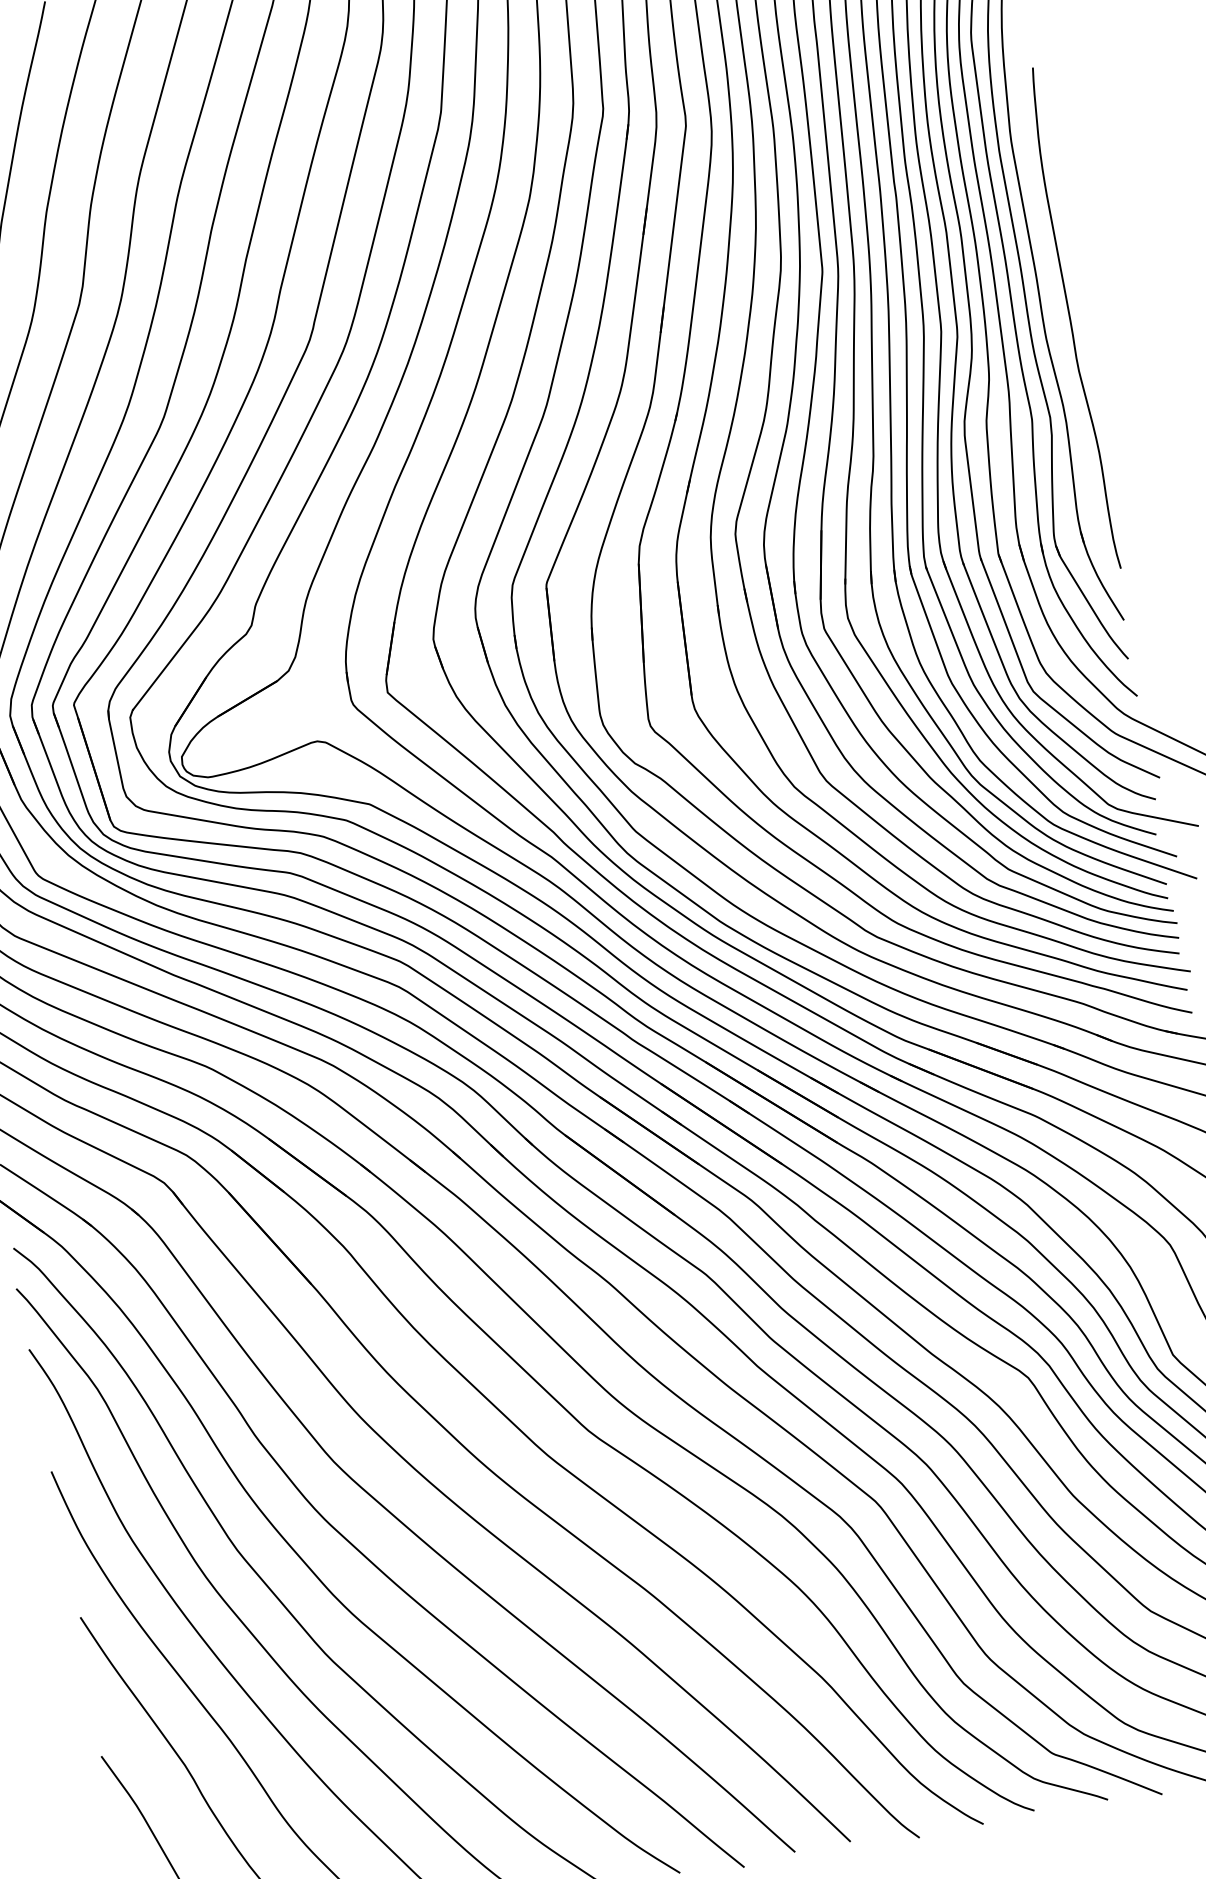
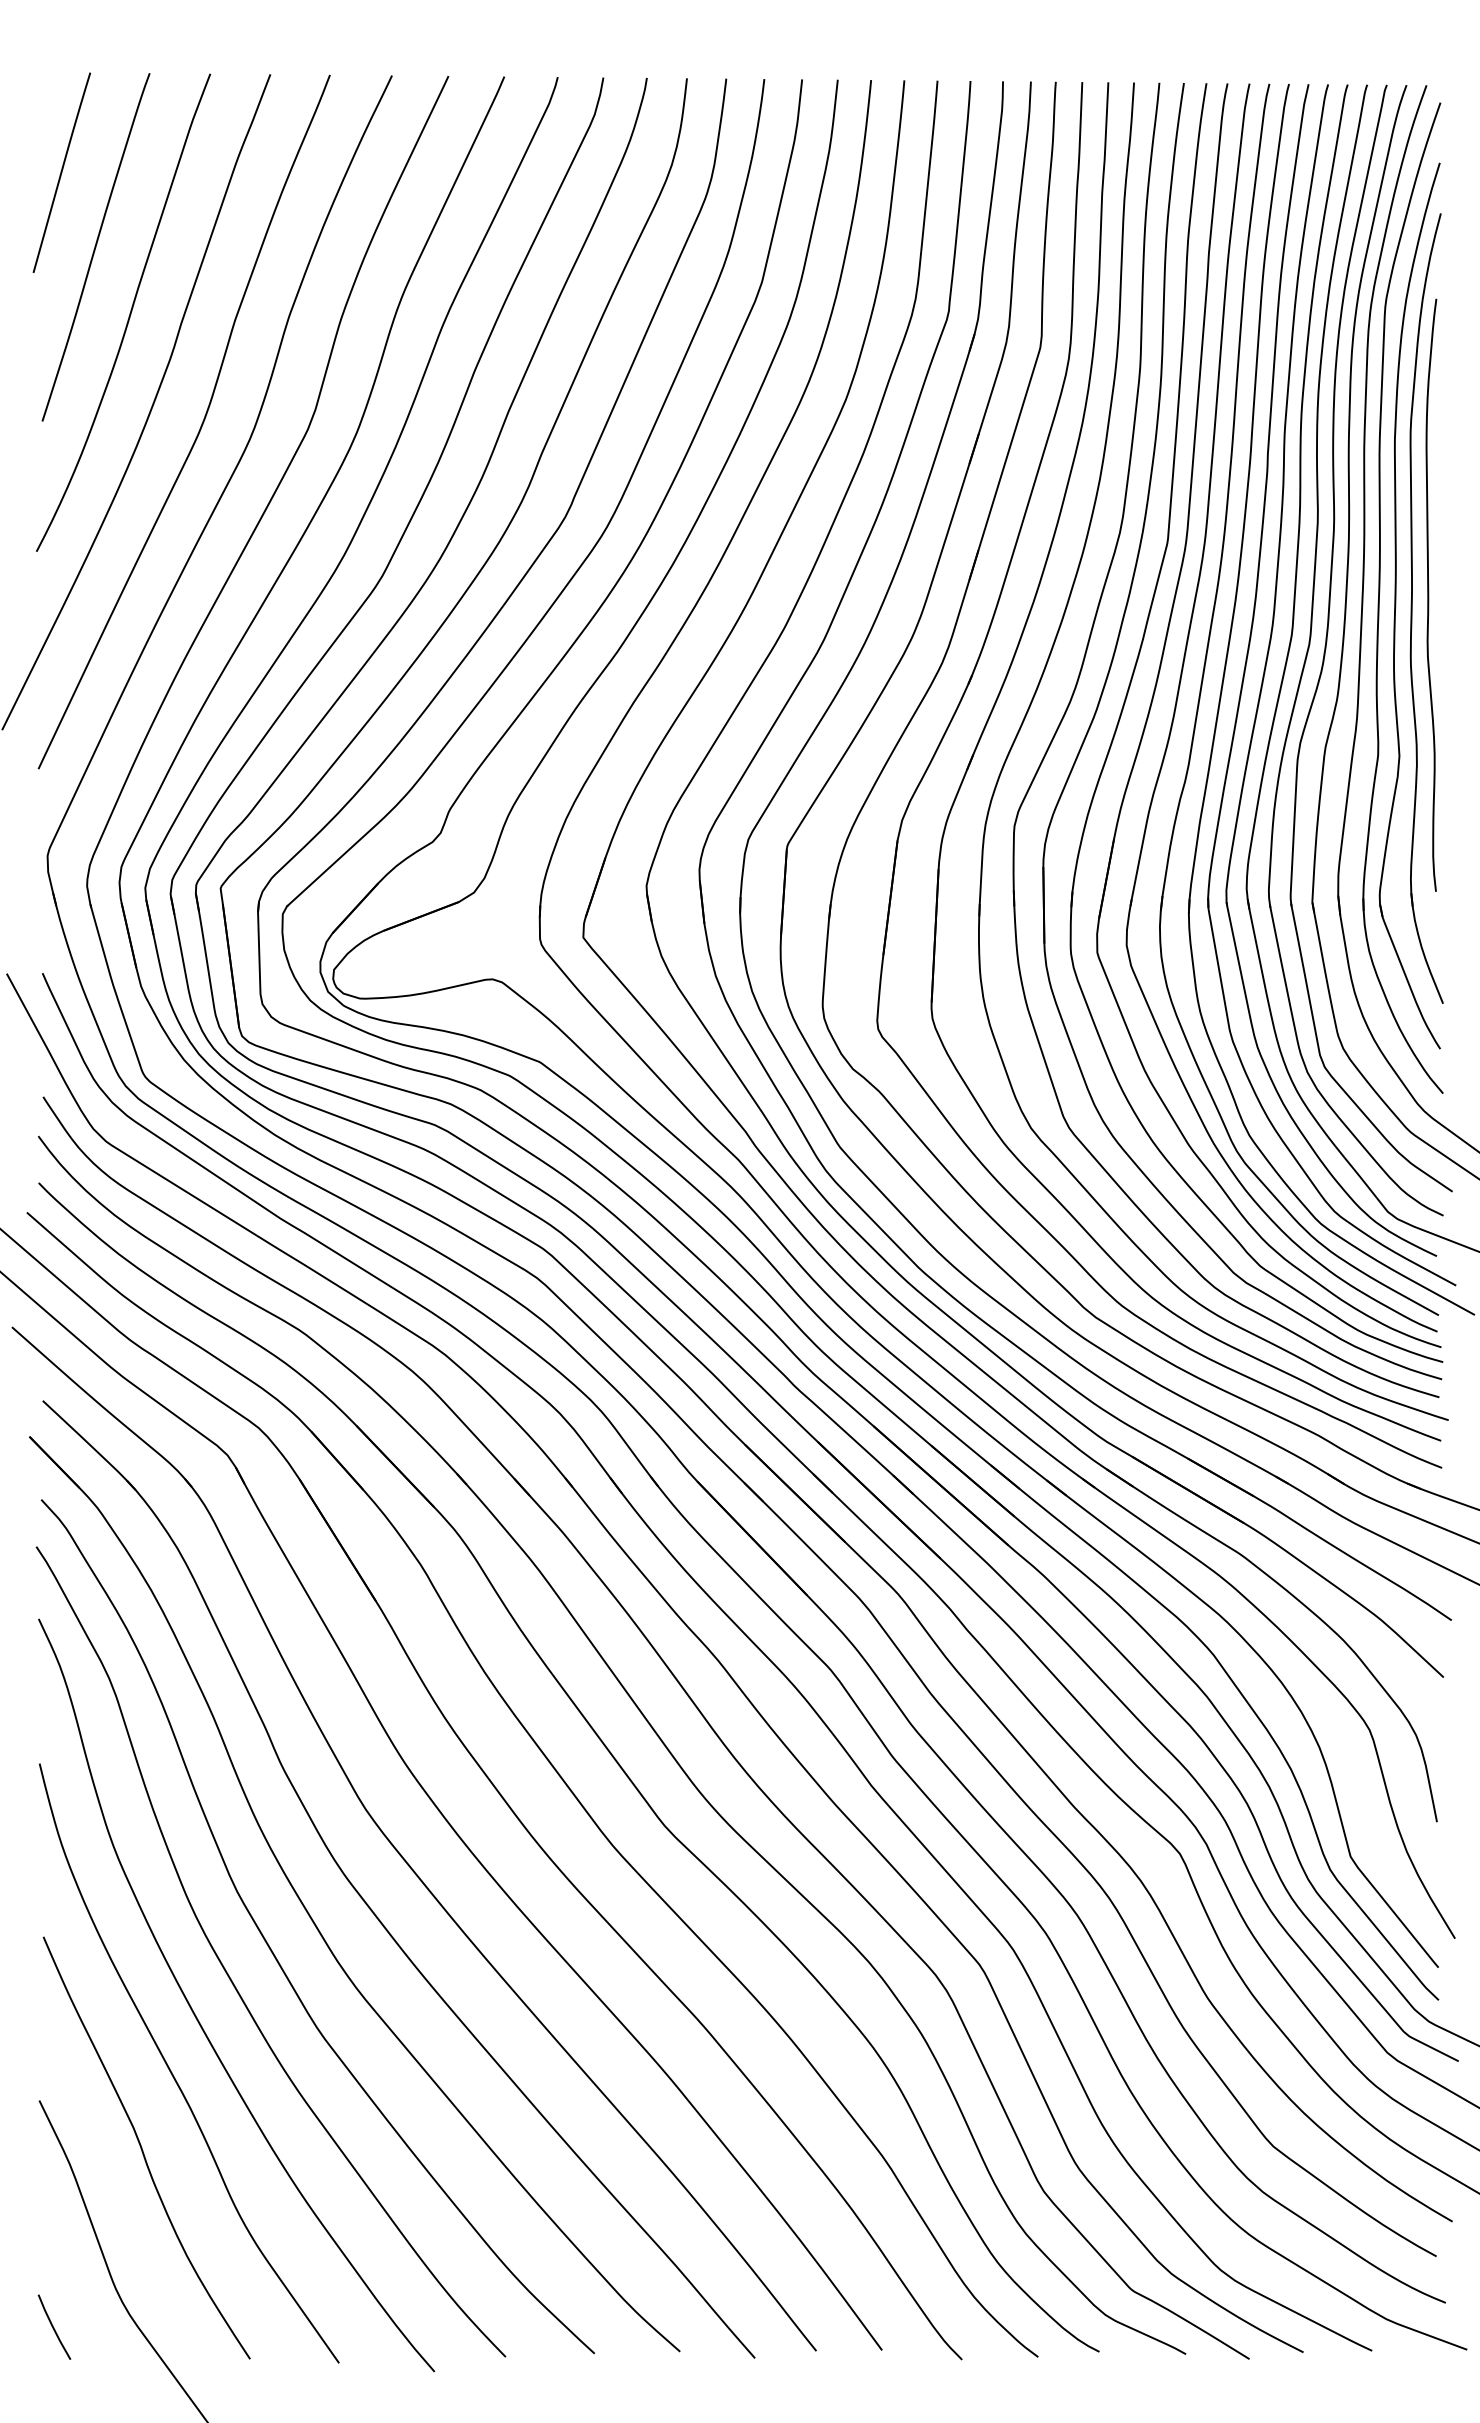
curve: (1071, 318) -> (1429, 594), moved

